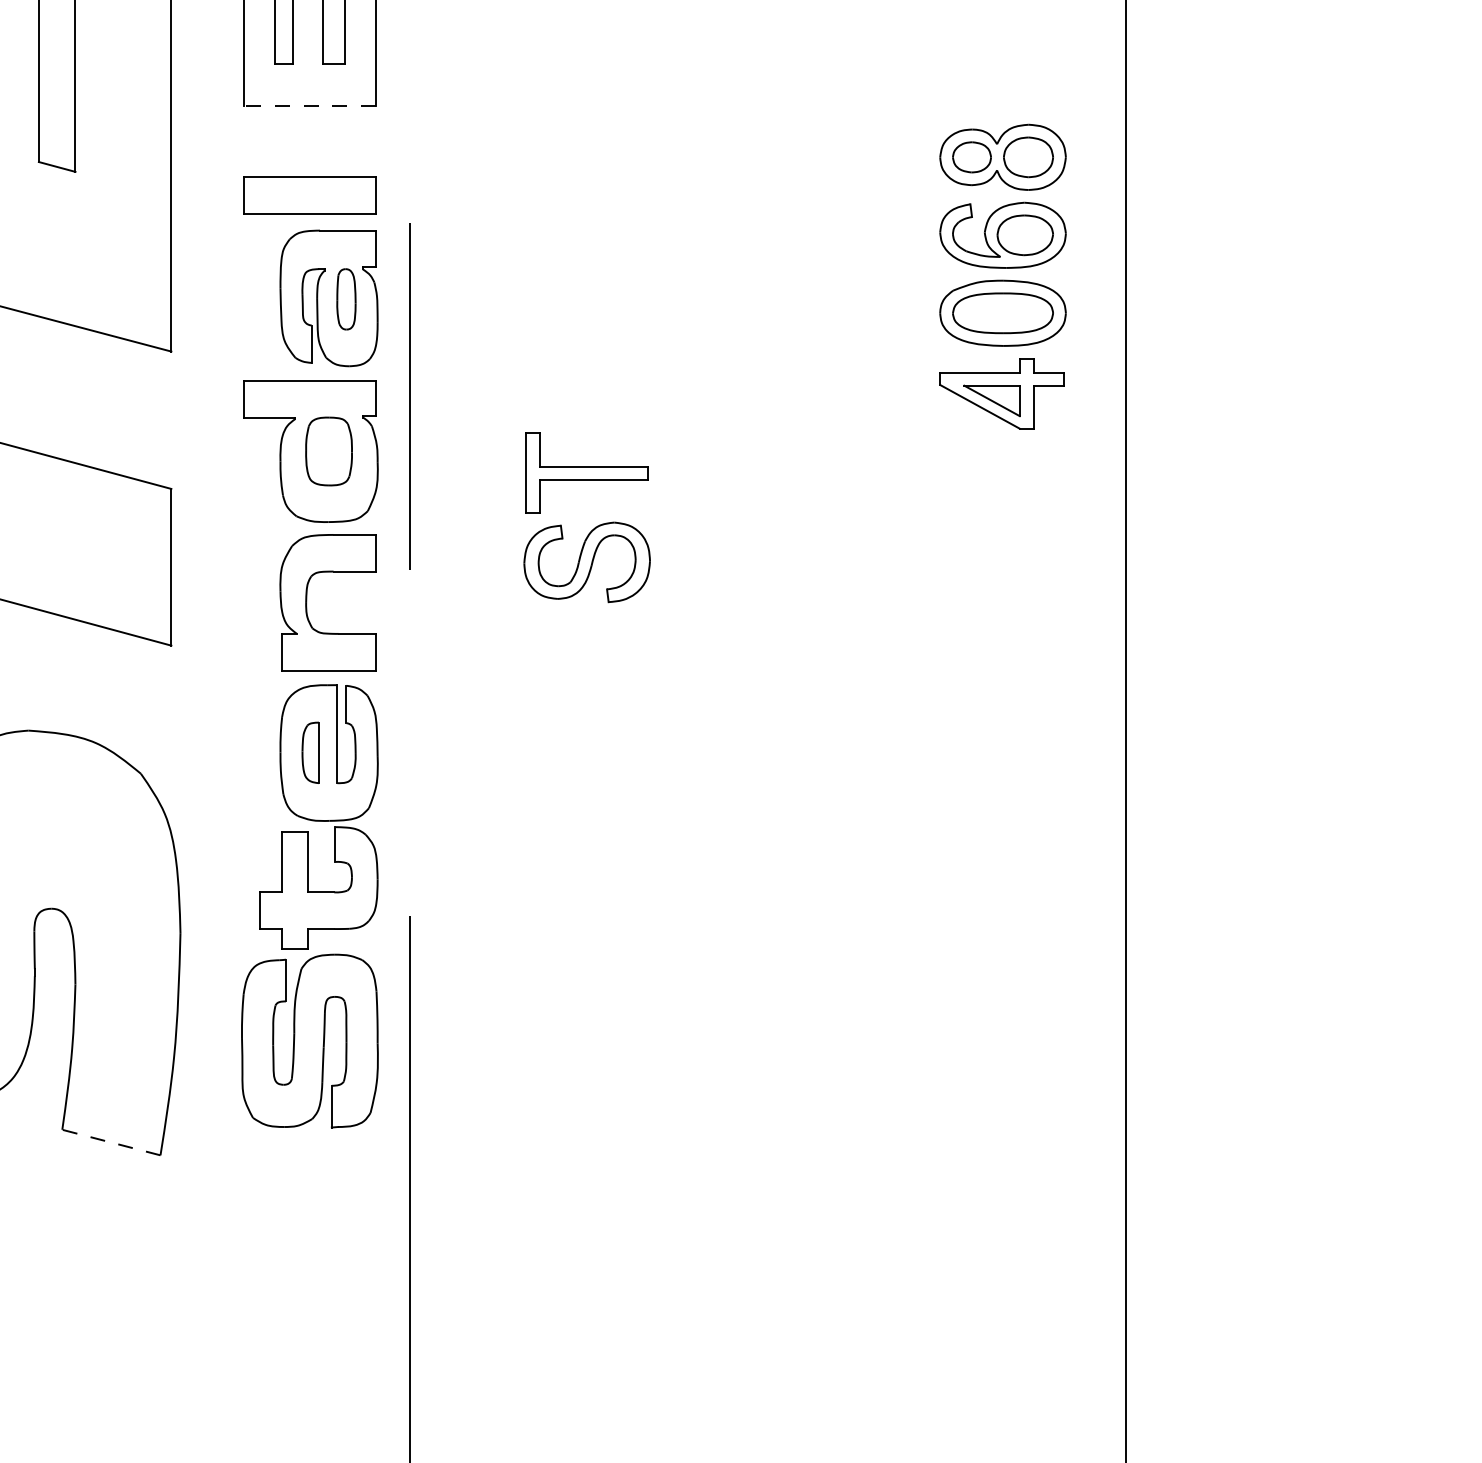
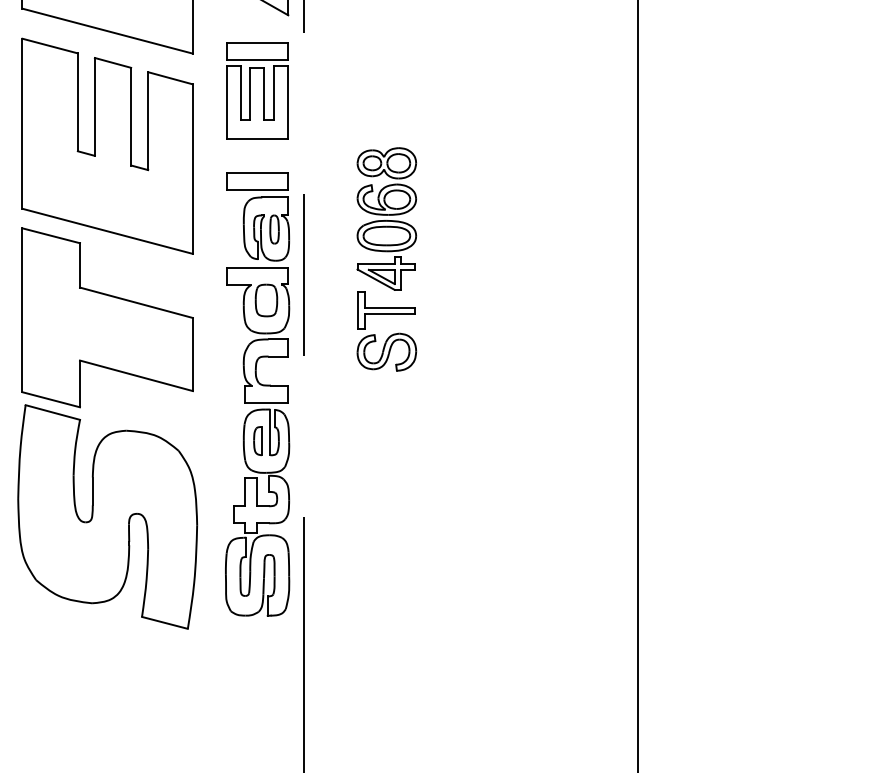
line: (309, 106) -> (257, 139), dashed -> solid
part: (1002, 275) -> (386, 218), moved
line: (110, 1141) -> (164, 622), dashed -> solid

